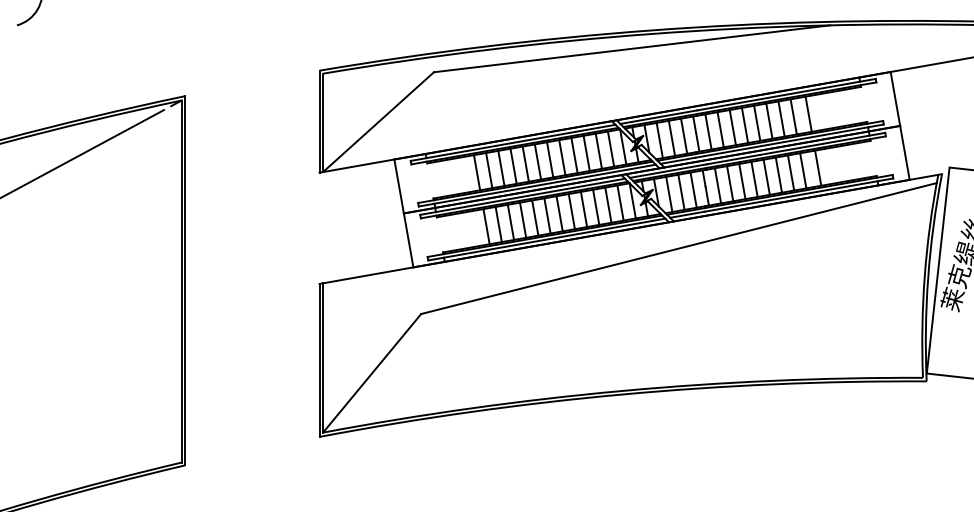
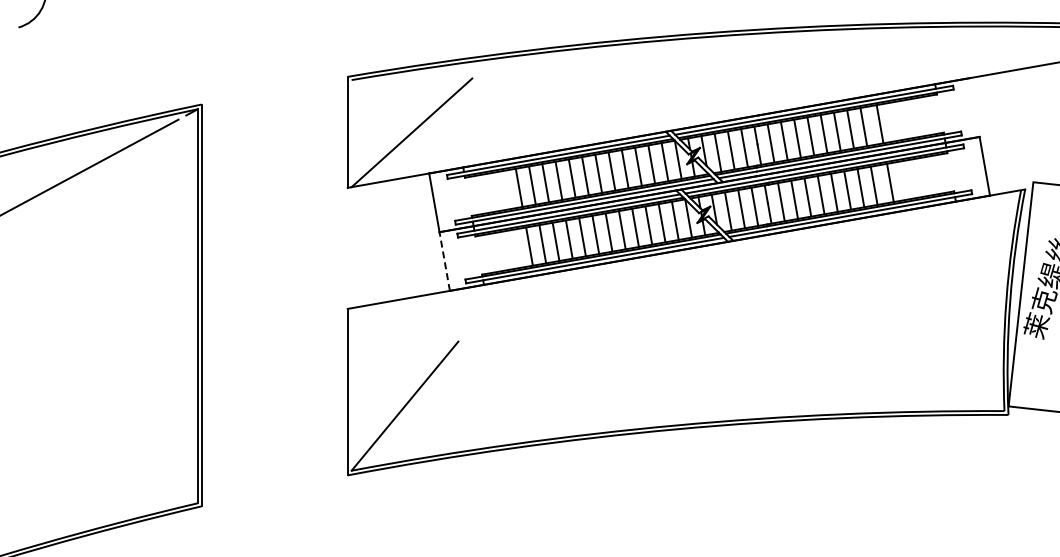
line: (631, 48) -> (687, 52), removed
line: (895, 98) -> (974, 107), removed
line: (322, 122) -> (351, 133), removed
line: (408, 240) -> (444, 261), solid -> dashed
line: (678, 248) -> (738, 270), removed
line: (322, 357) -> (351, 389), removed

